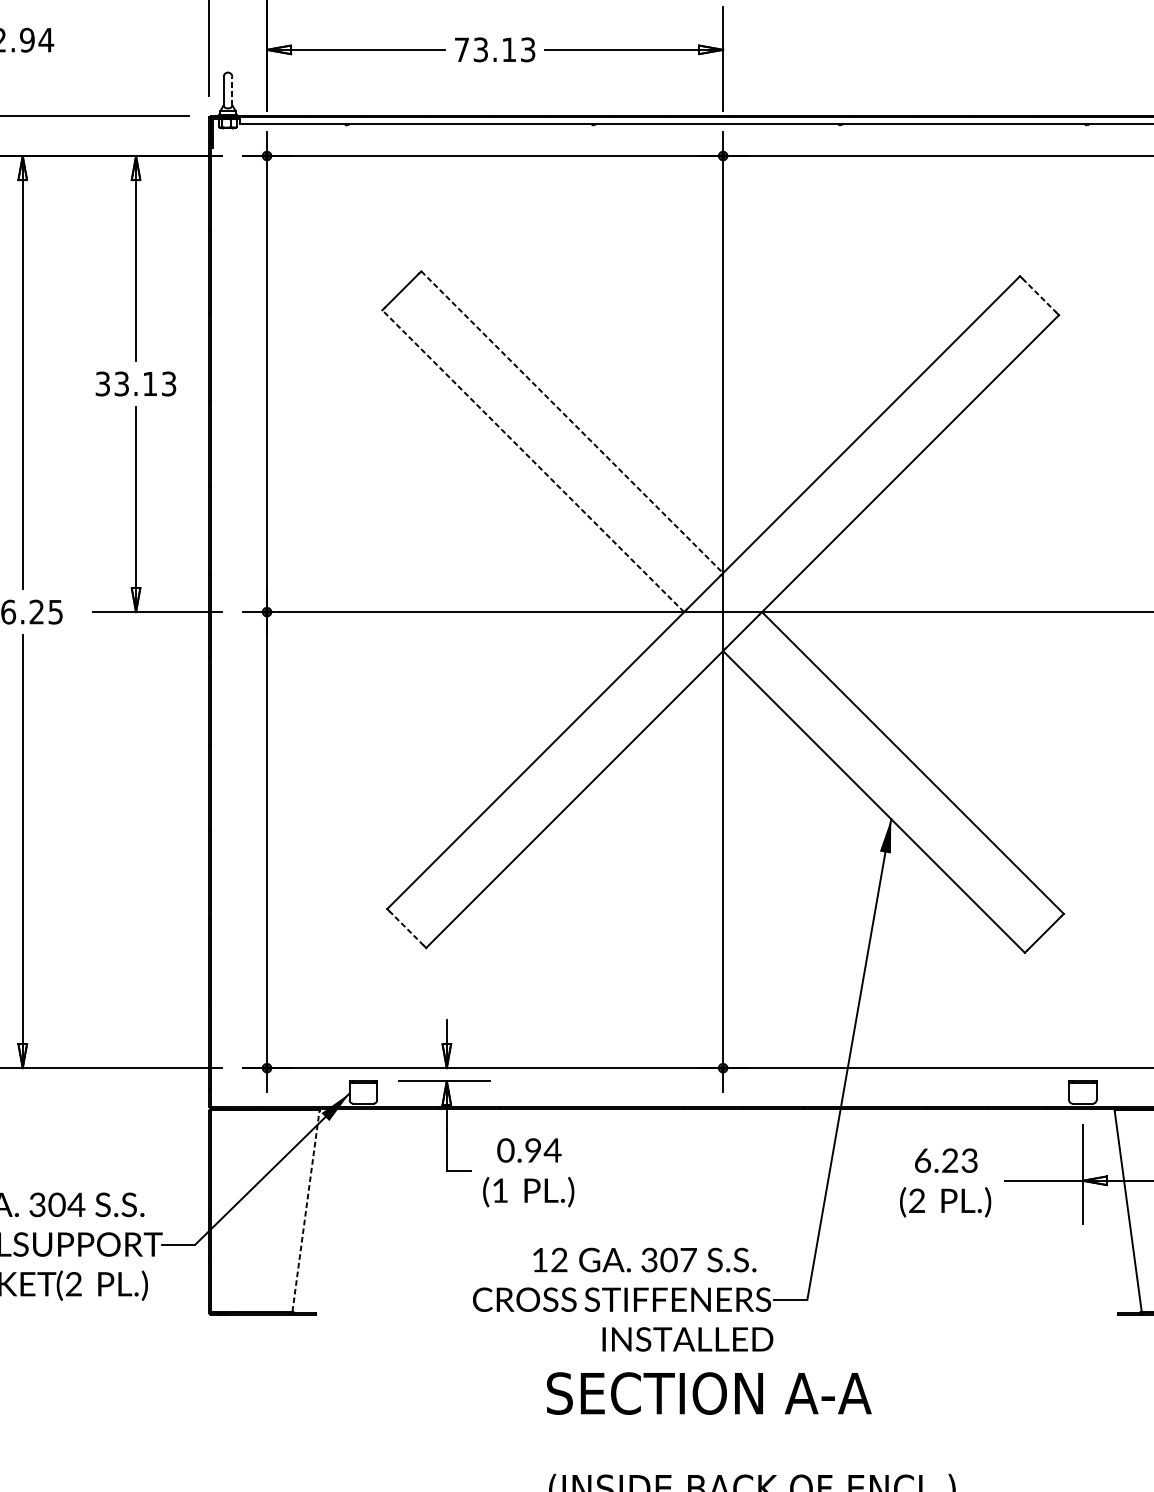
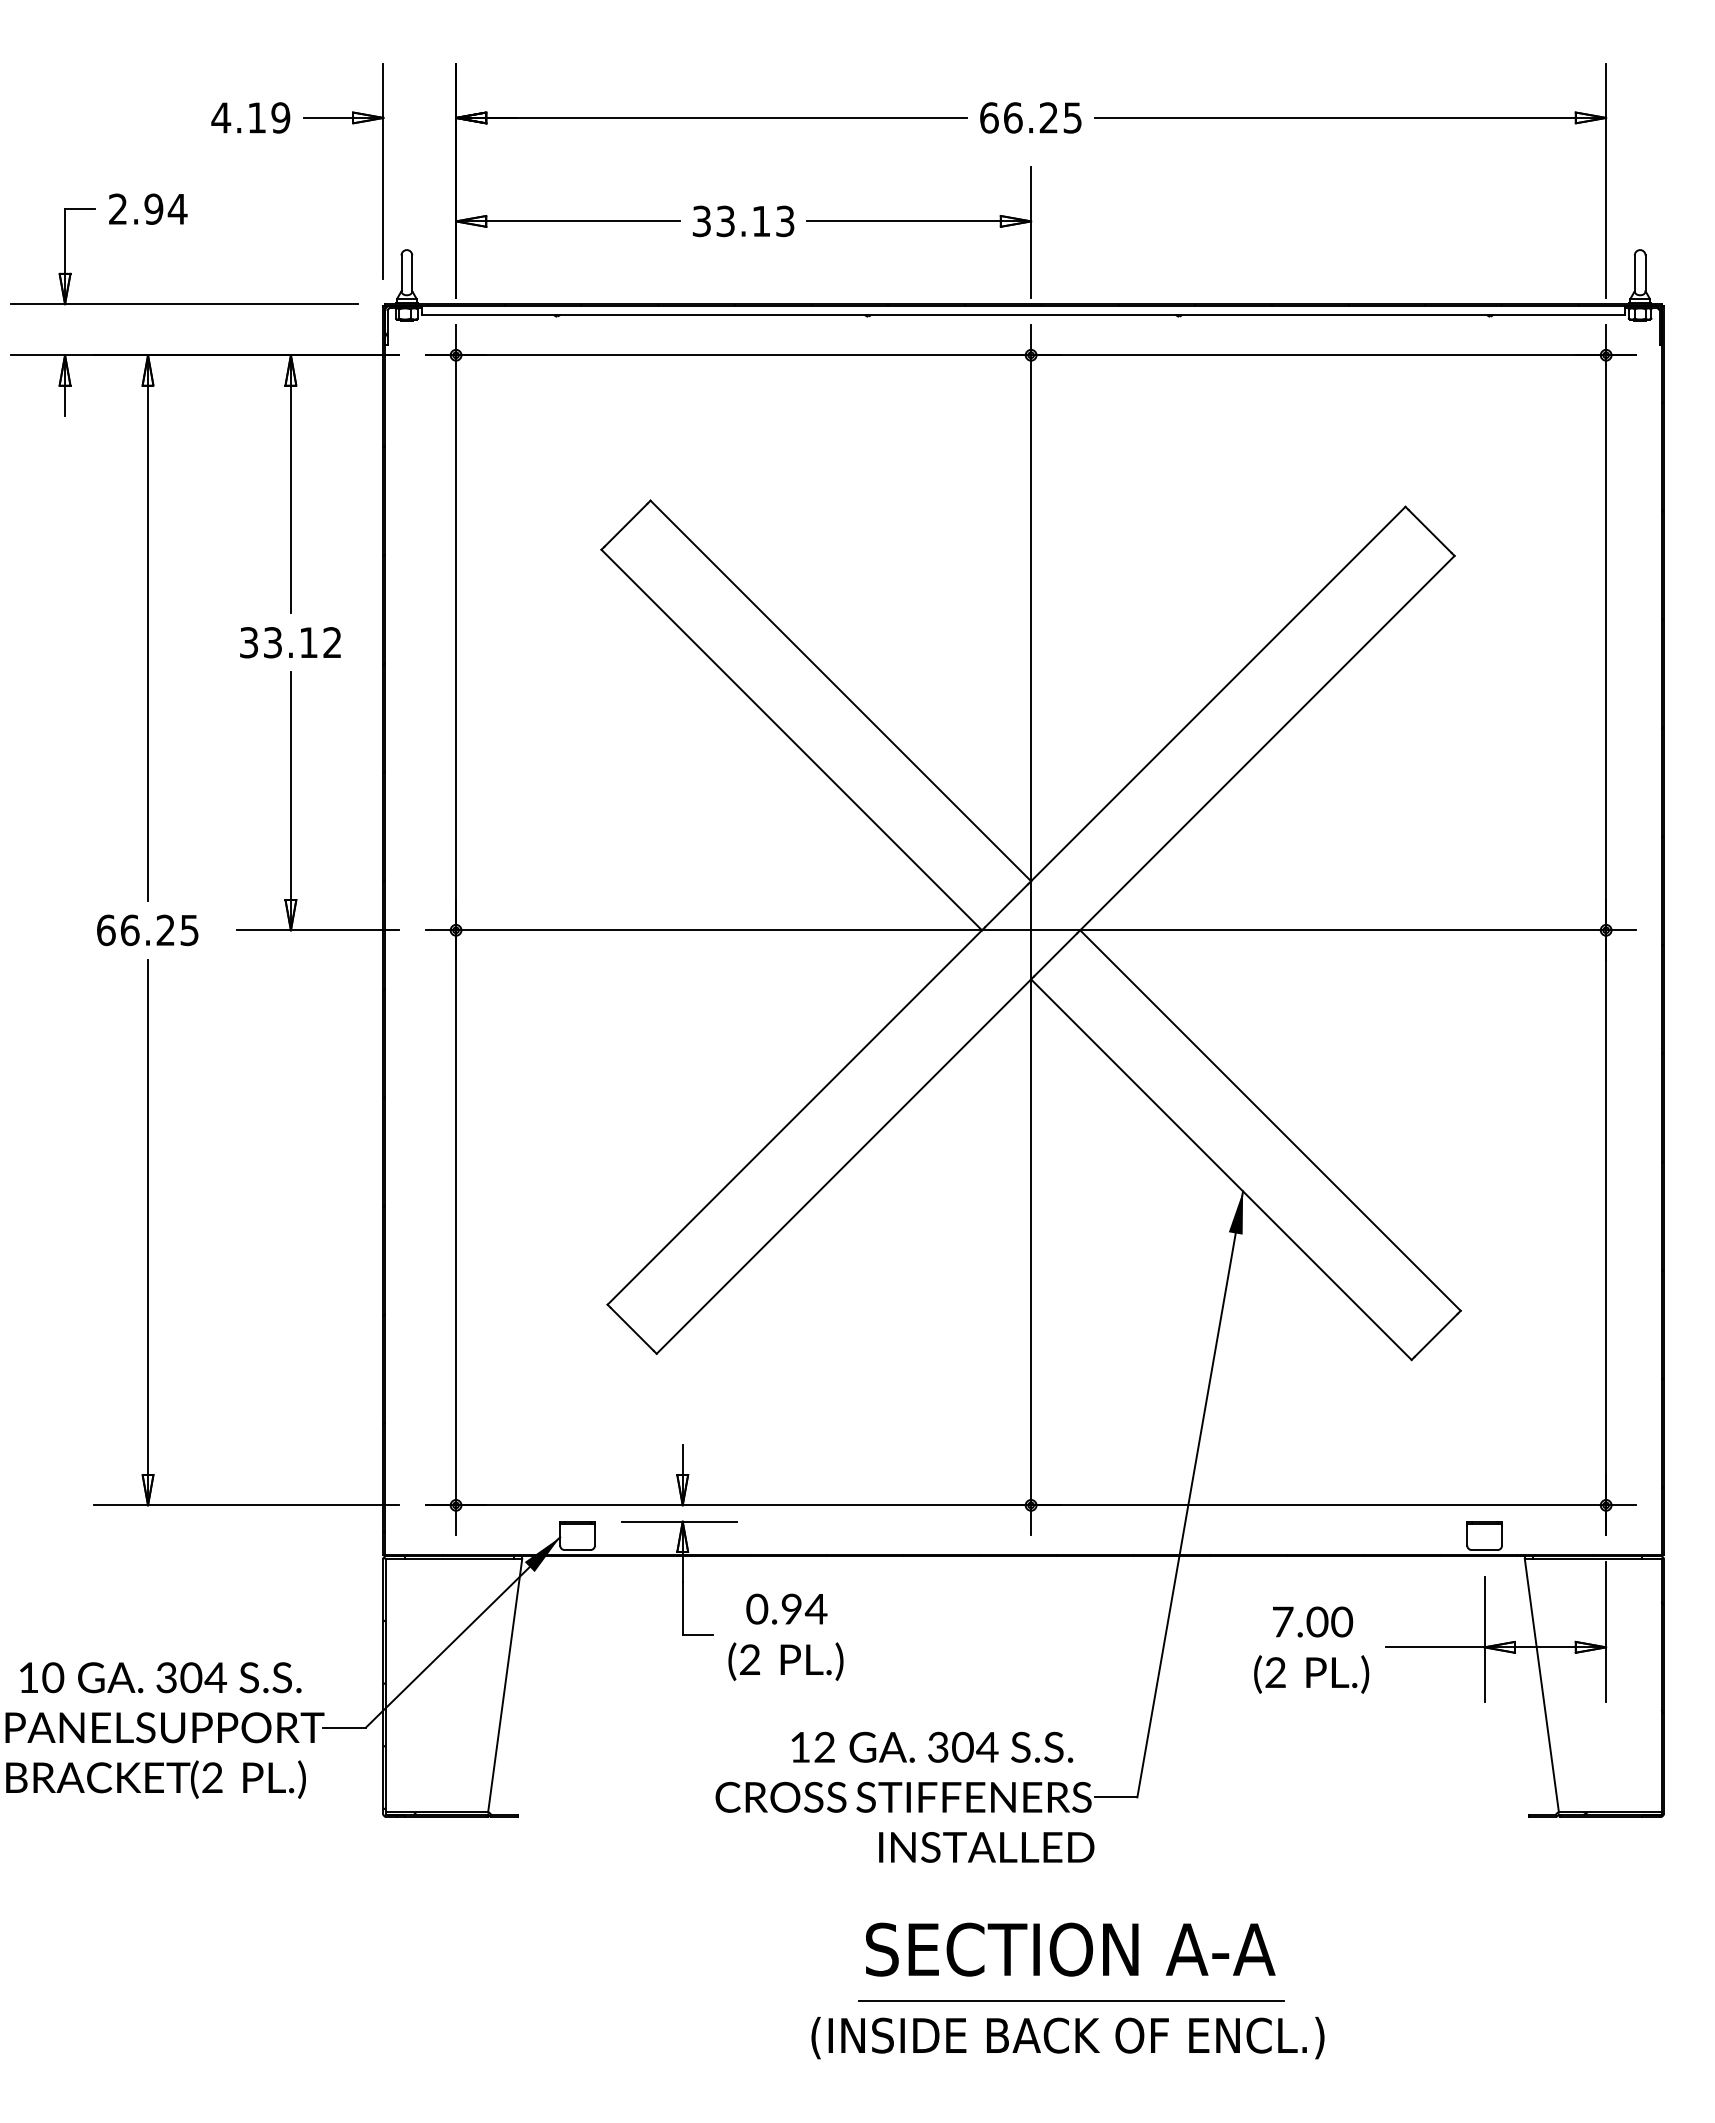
text: (461, 49) -> (701, 221), 73.13 -> 33.13
line: (232, 91) -> (412, 273), dashed -> solid
line: (1039, 295) -> (1430, 531), dashed -> solid
text: (169, 383) -> (332, 642), 33.13 -> 33.12
line: (572, 422) -> (841, 691), dashed -> solid
line: (533, 460) -> (791, 739), dashed -> solid
line: (406, 927) -> (631, 1328), dashed -> solid
text: (947, 1160) -> (1313, 1621), 6.23 -> 7.00
text: (499, 1190) -> (749, 1659), (1 -> (2
line: (306, 1211) -> (505, 1685), dashed -> solid
text: (688, 1260) -> (987, 1747), 307 -> 304
text: (709, 1393) -> (1070, 1949), moved
line: (755, 1461) -> (1071, 2001), added

